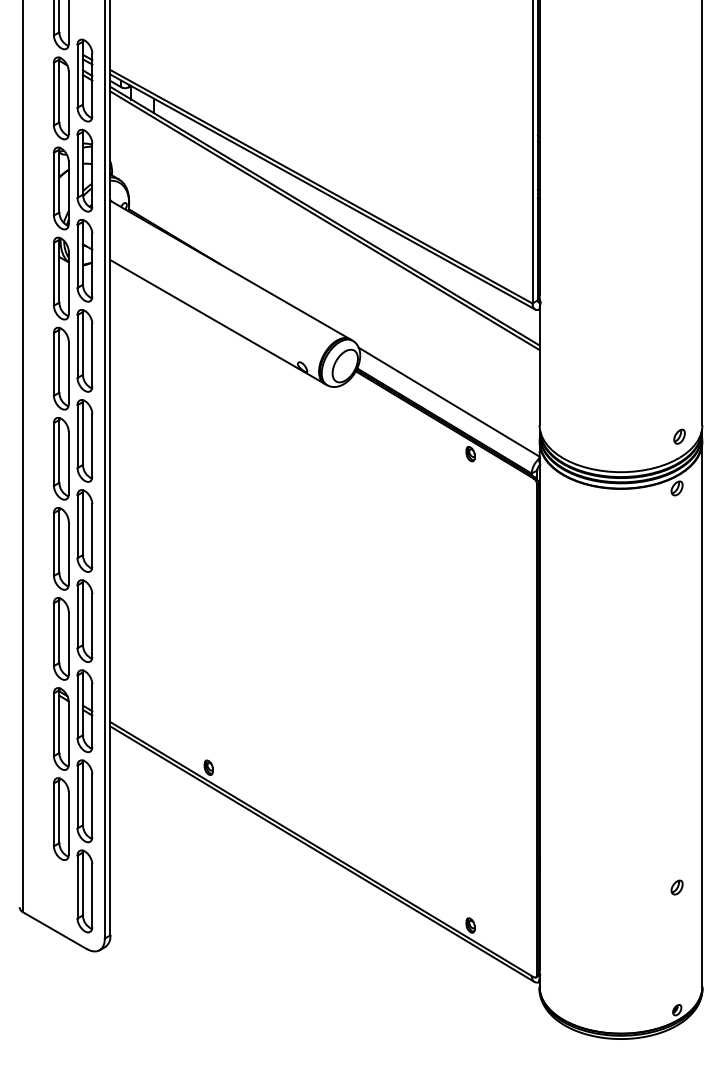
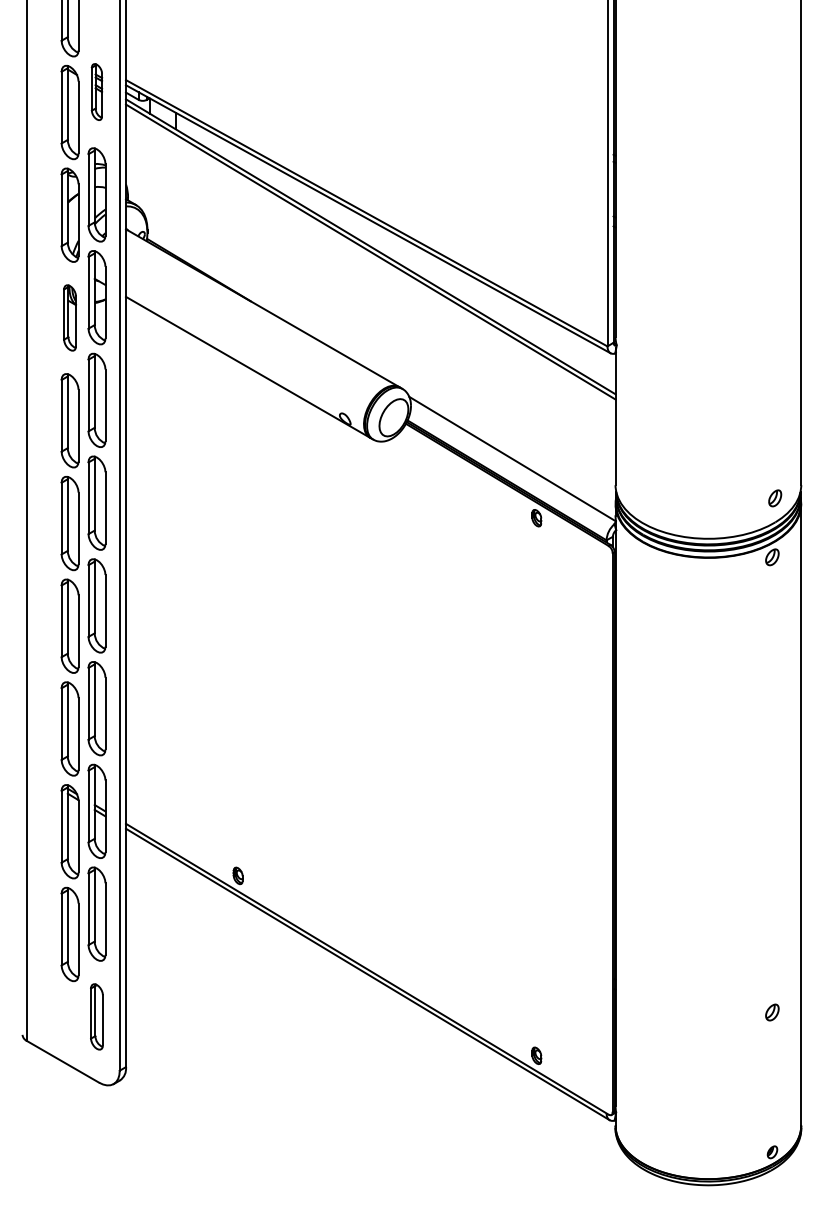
part: (84, 80) -> (96, 91), size x0.6
part: (60, 278) -> (69, 317), size x0.7
part: (84, 891) -> (96, 1016), size x0.7

